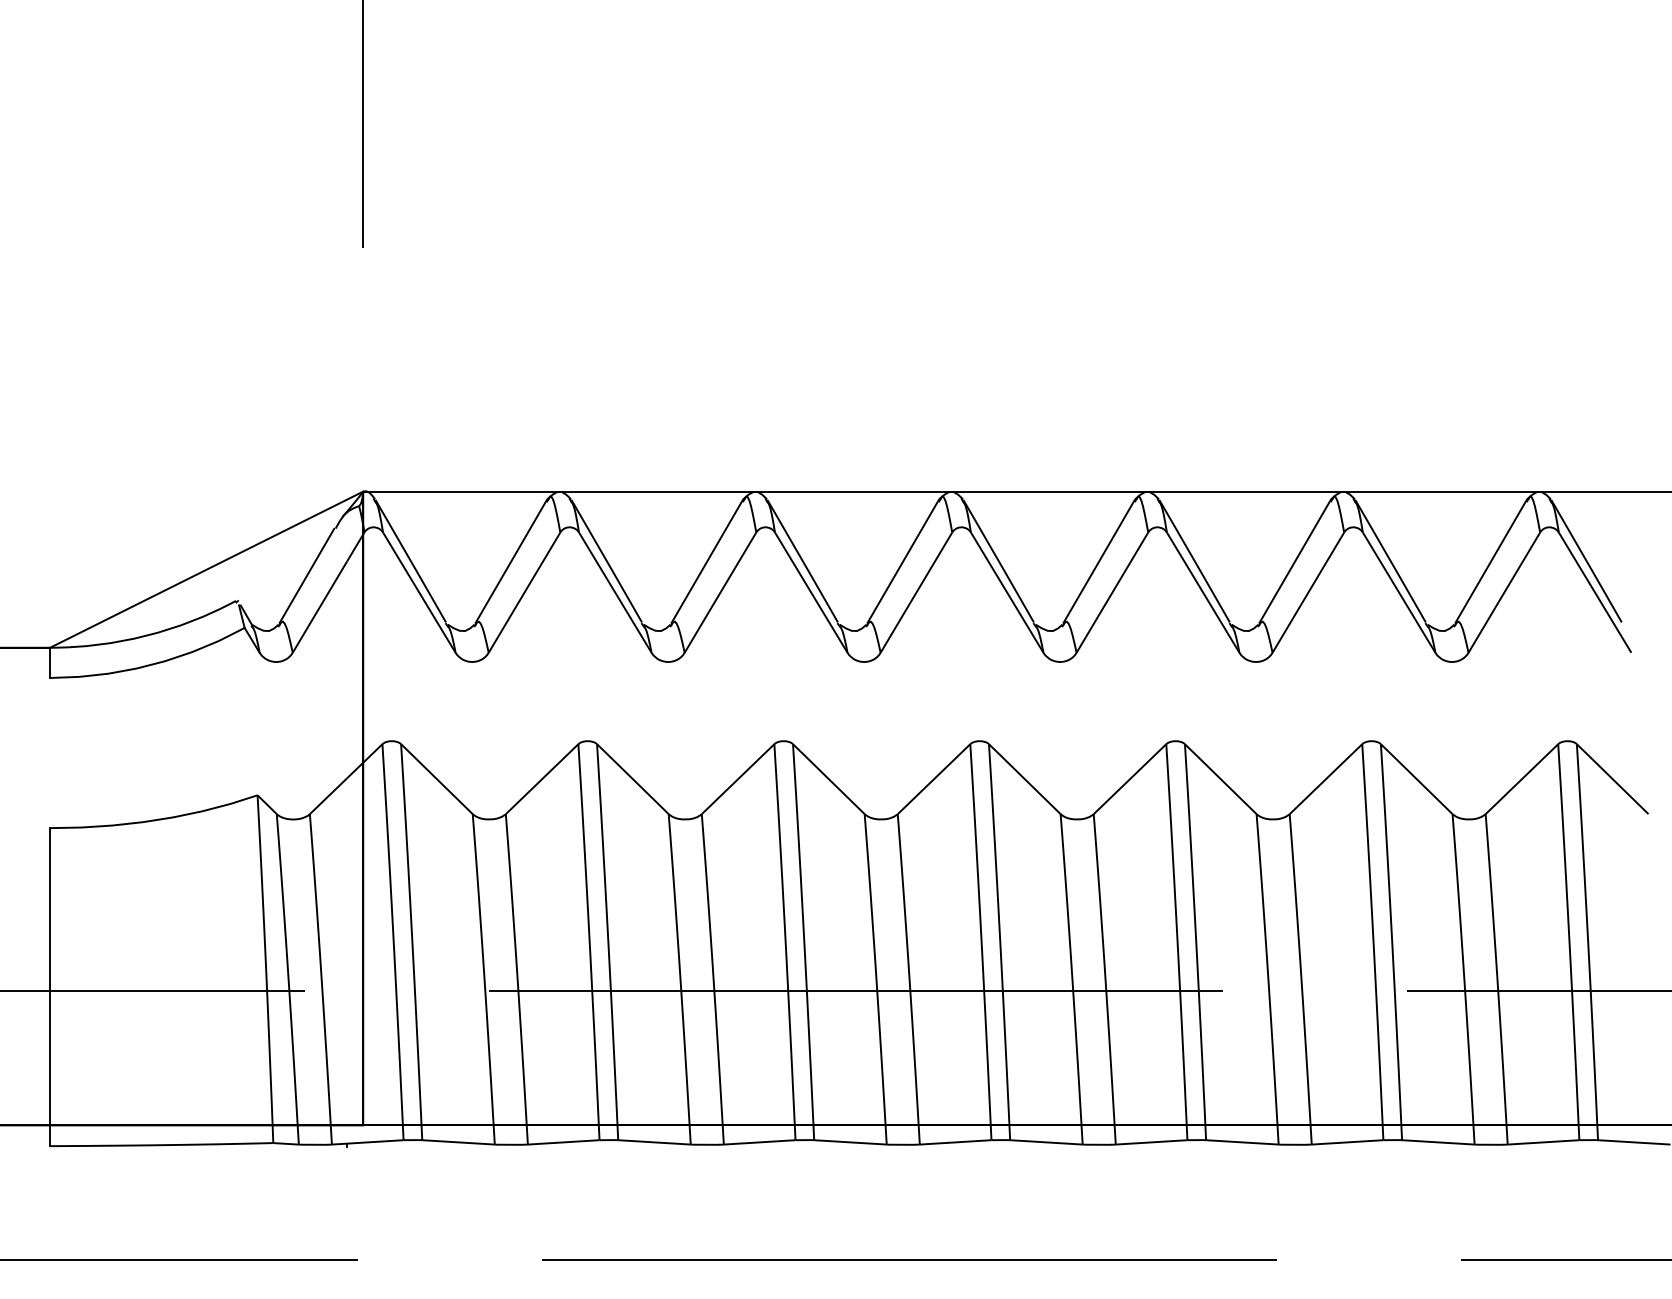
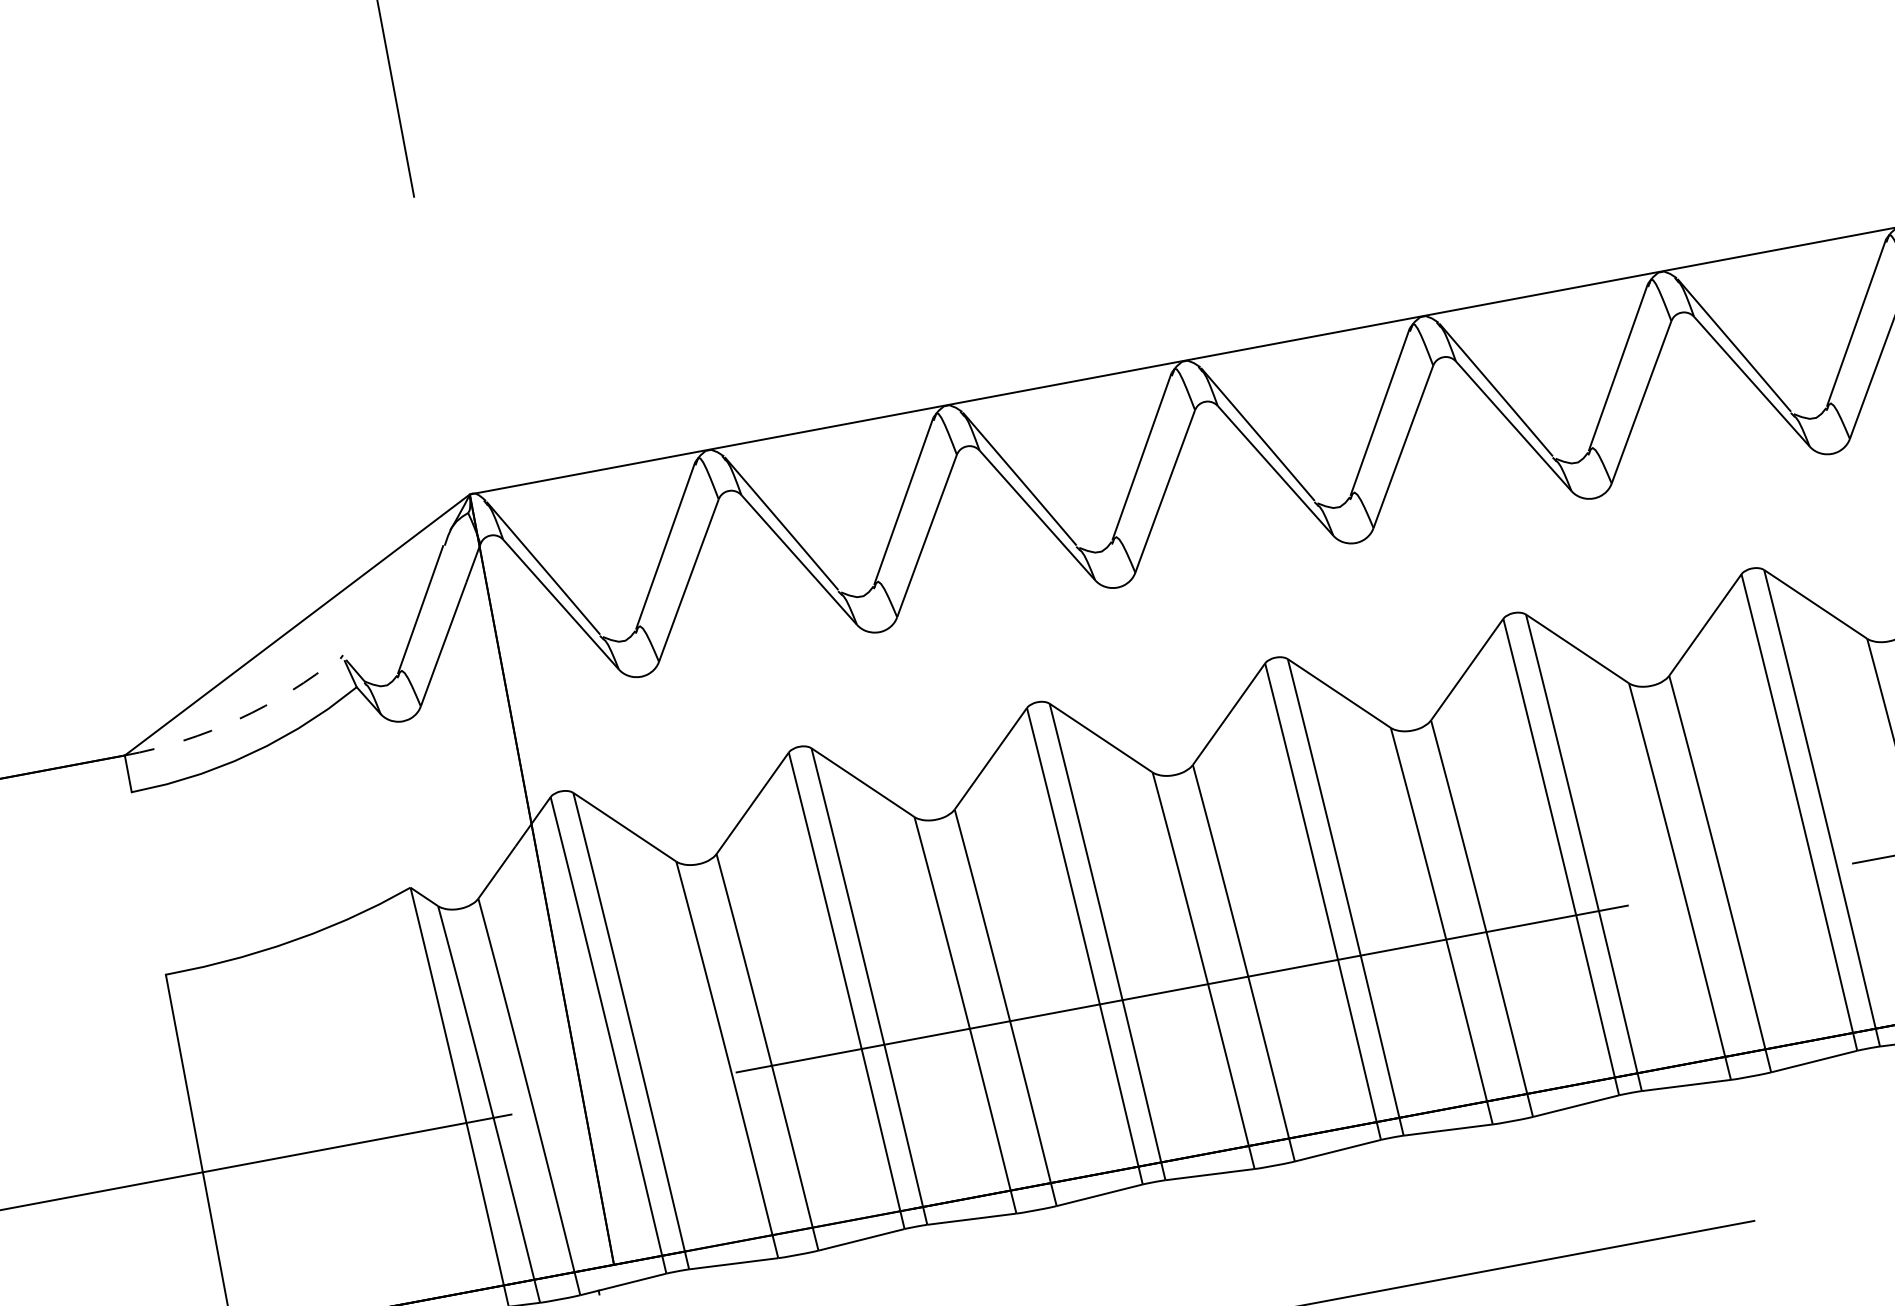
arc: (145, 635) -> (237, 718), solid -> dashed

